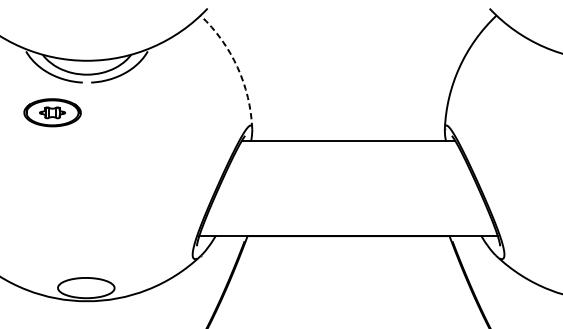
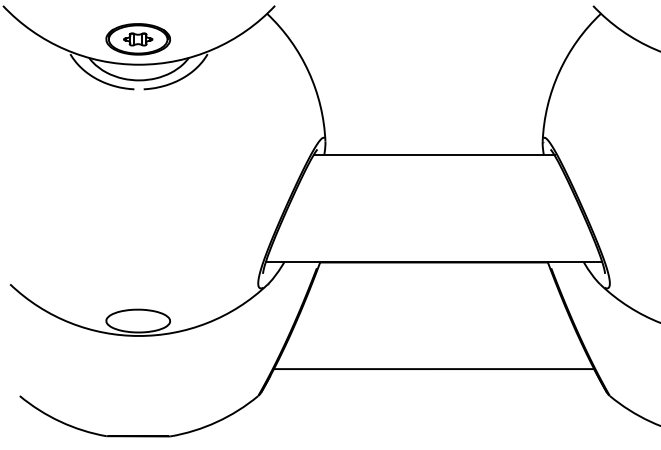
arc: (237, 67) -> (308, 72), dashed -> solid
part: (51, 112) -> (137, 39), moved

